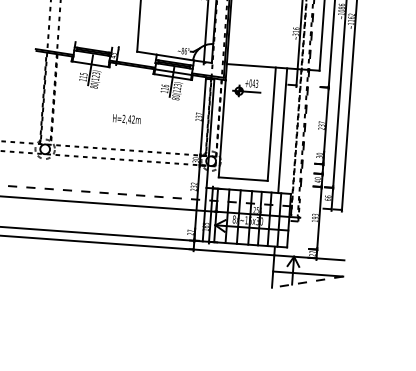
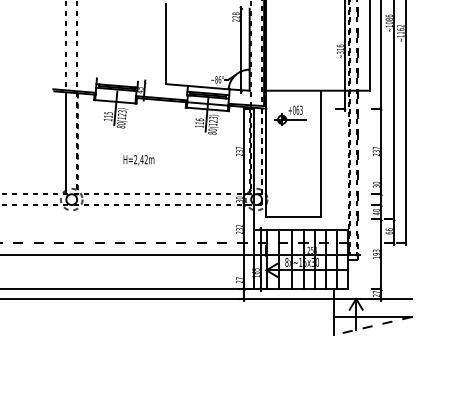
text: (253, 82) -> (297, 109), +043 -> +063
text: (126, 119) -> (138, 160), moved
line: (282, 130) -> (333, 159), removed

